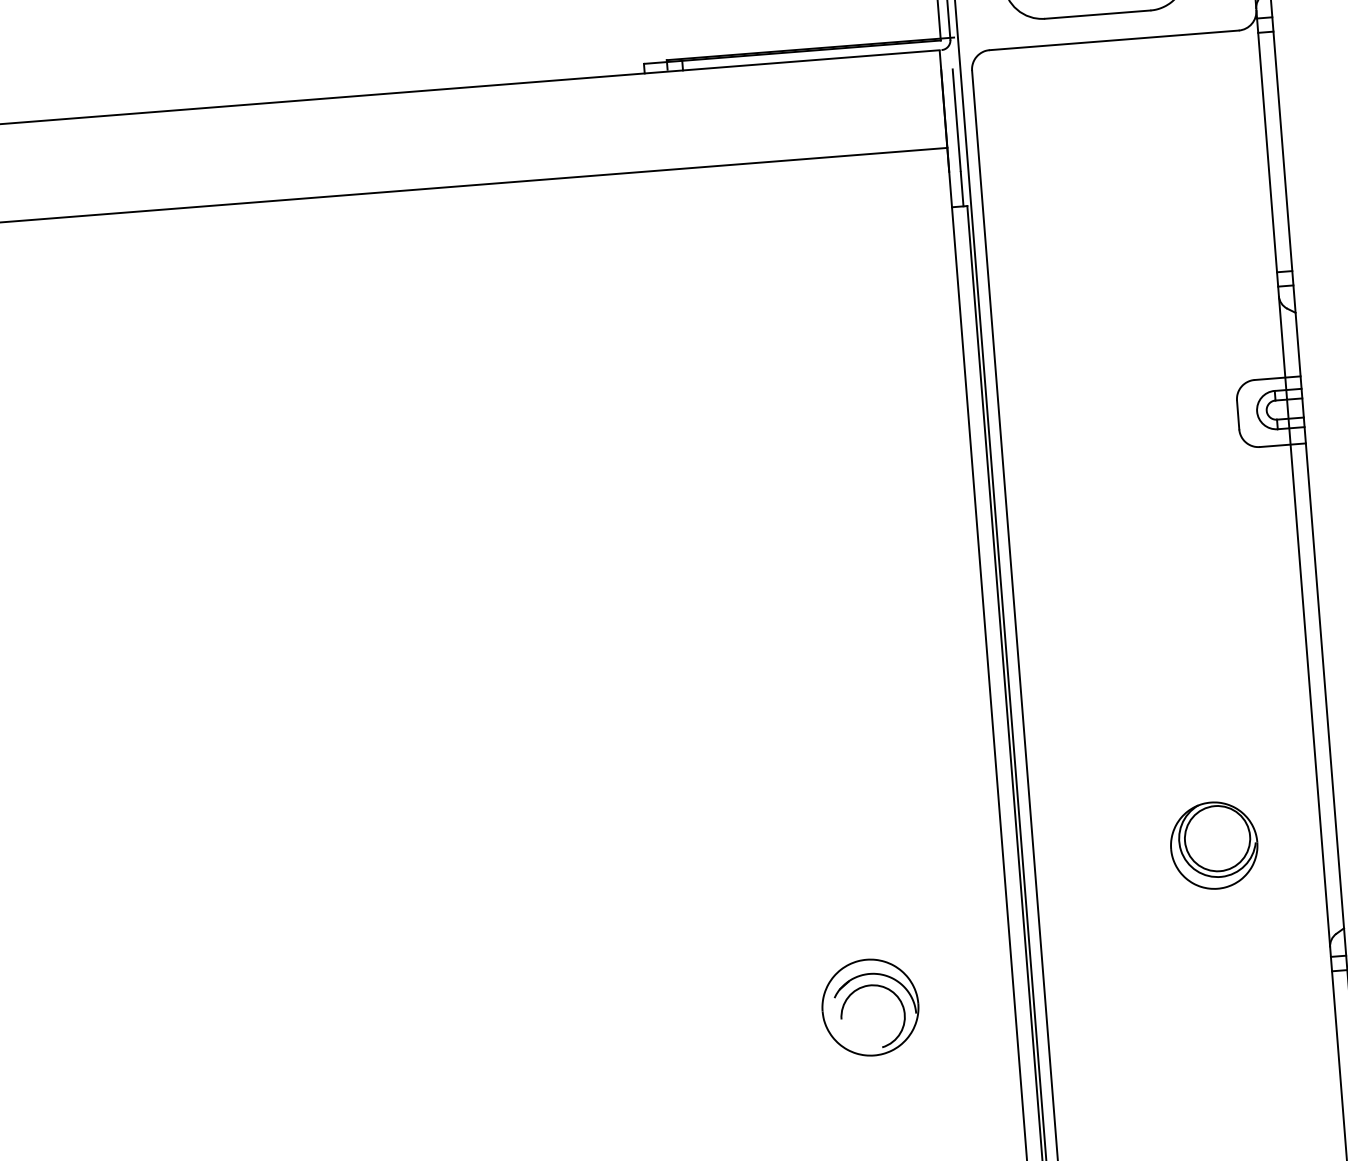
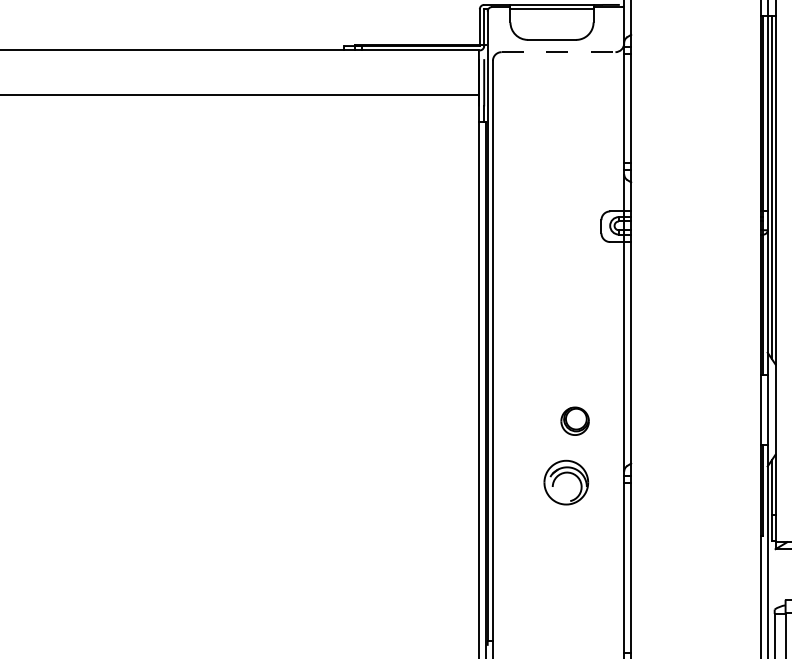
line: (1114, 41) -> (558, 52), solid -> dashed
part: (1212, 843) -> (574, 420), size x0.7
part: (870, 1007) -> (566, 482), moved

